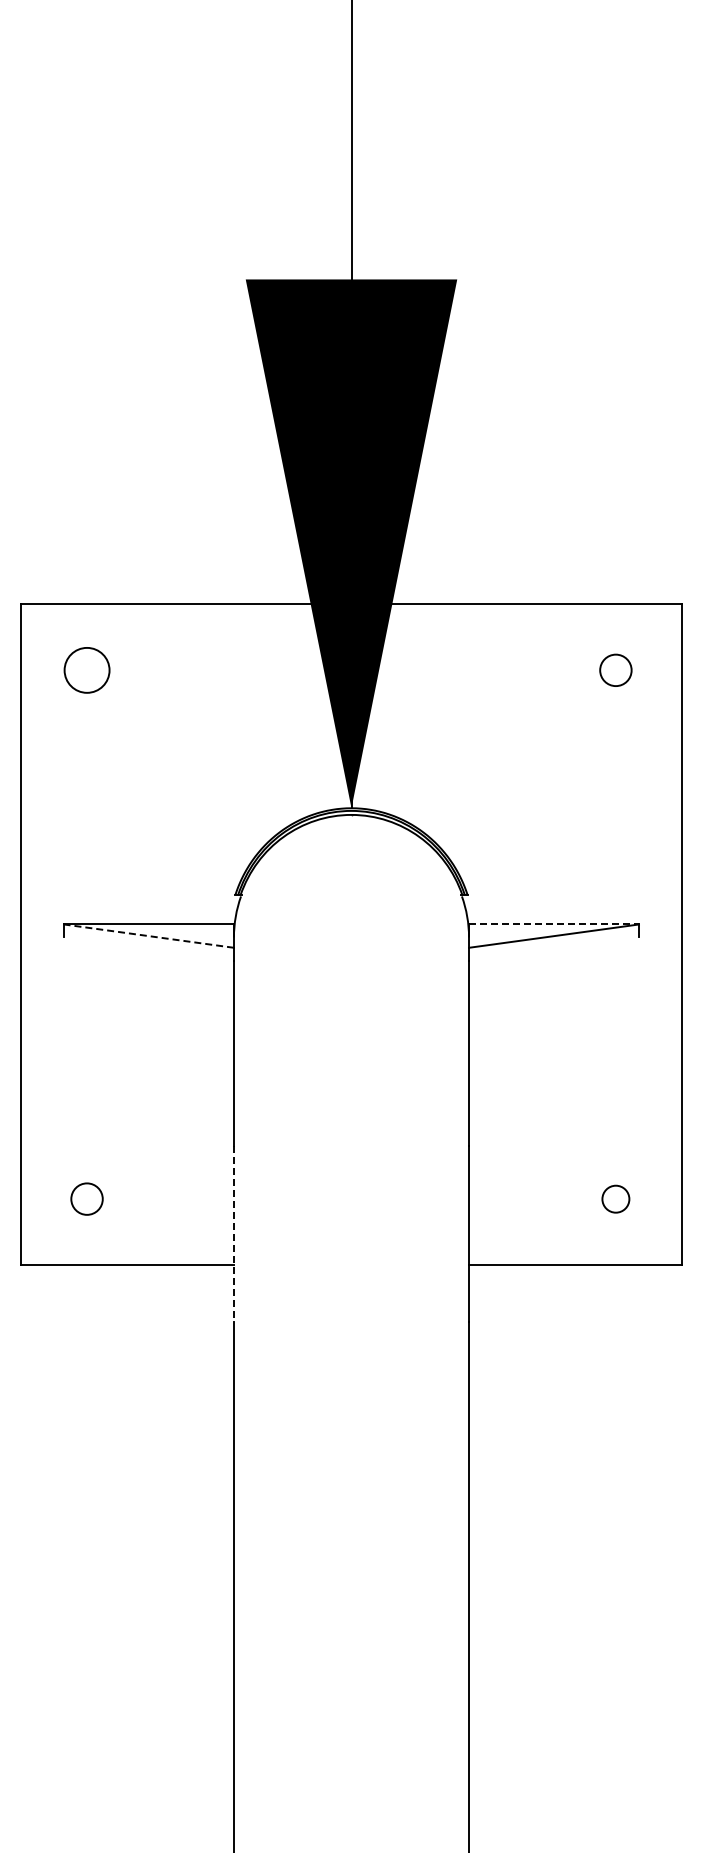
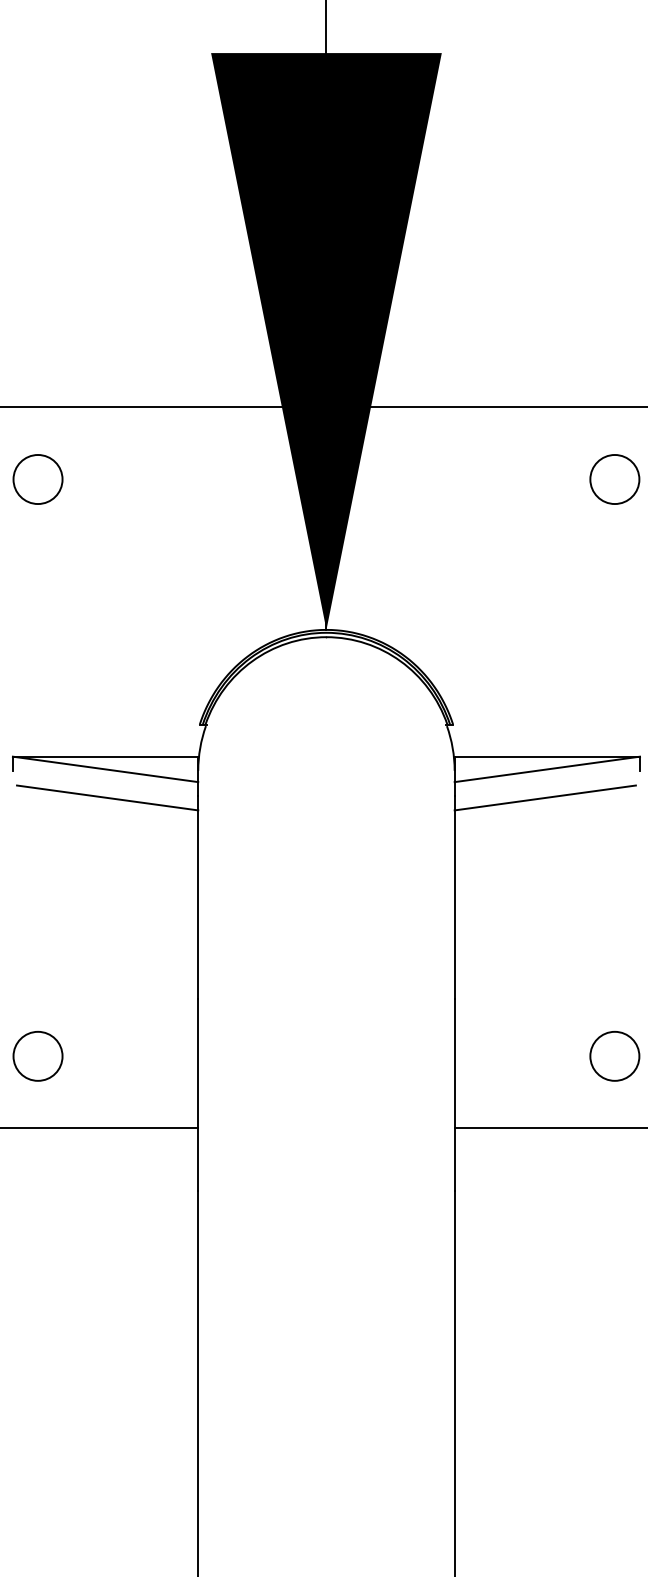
circle: (615, 669) -> (614, 478), size x1.43
line: (553, 924) -> (546, 756), dashed -> solid
line: (149, 936) -> (106, 769), dashed -> solid
line: (150, 961) -> (107, 797), added
line: (552, 961) -> (545, 797), added
circle: (86, 1198) -> (37, 1055), size x1.43
circle: (615, 1198) -> (614, 1055), size x1.67
line: (233, 1234) -> (197, 1094), dashed -> solid

